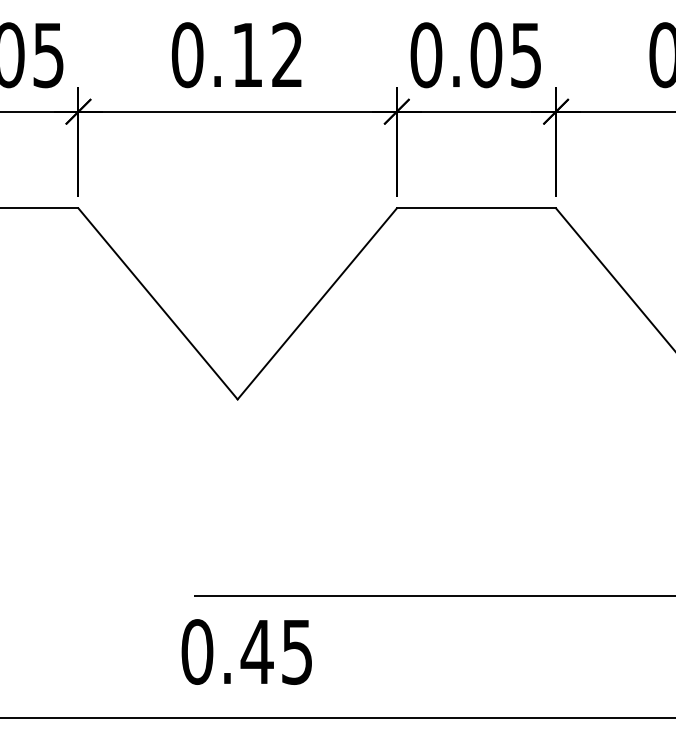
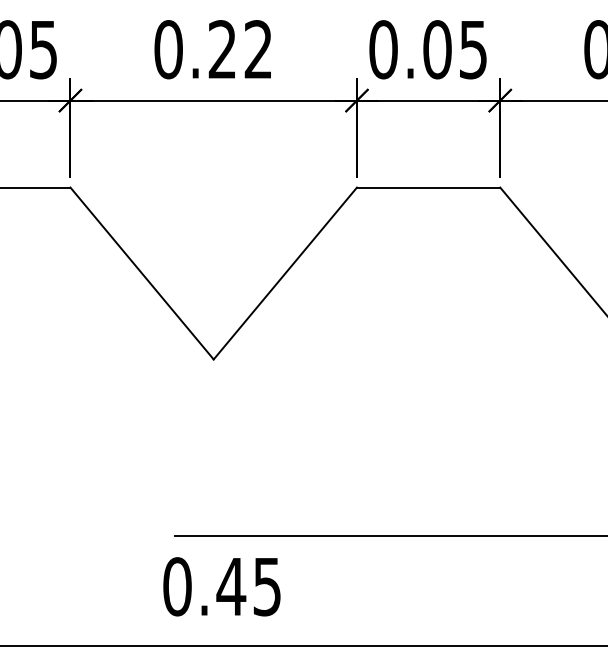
text: (246, 54) -> (221, 49), 0.12 -> 0.22

